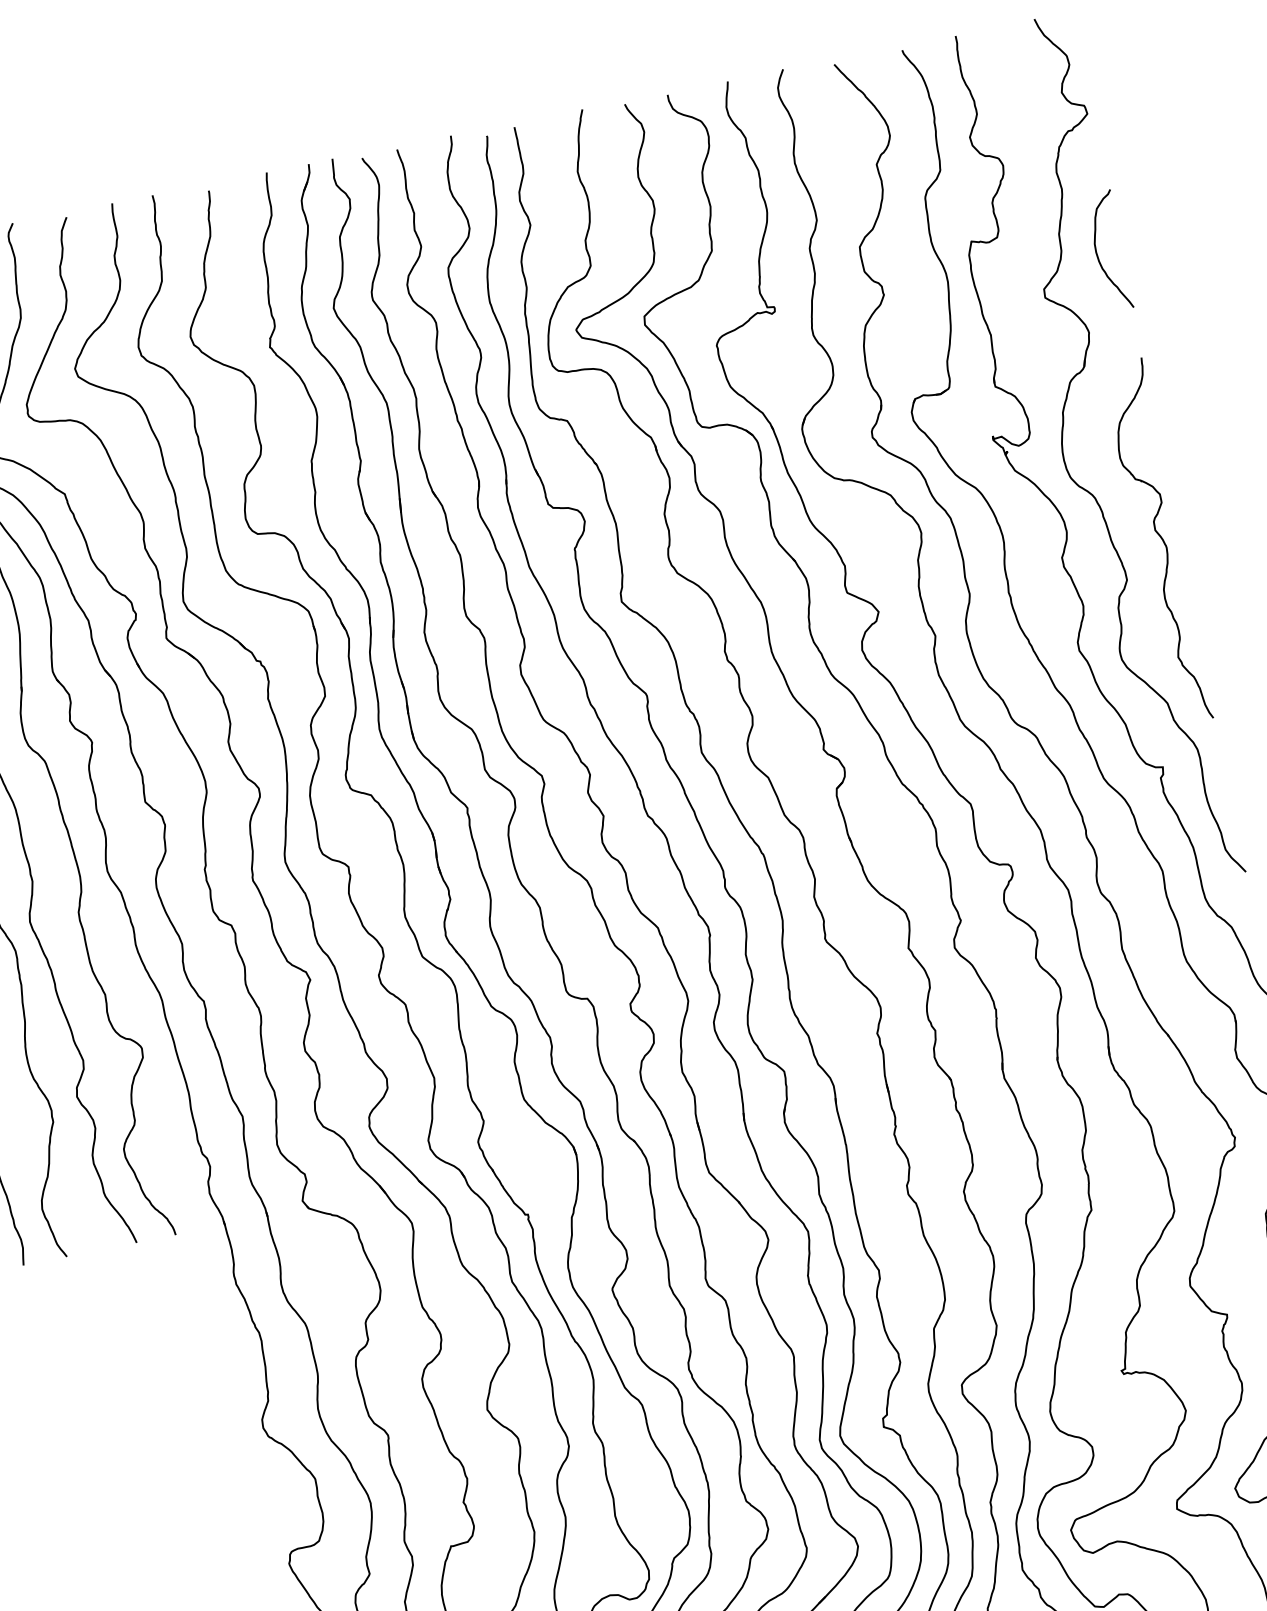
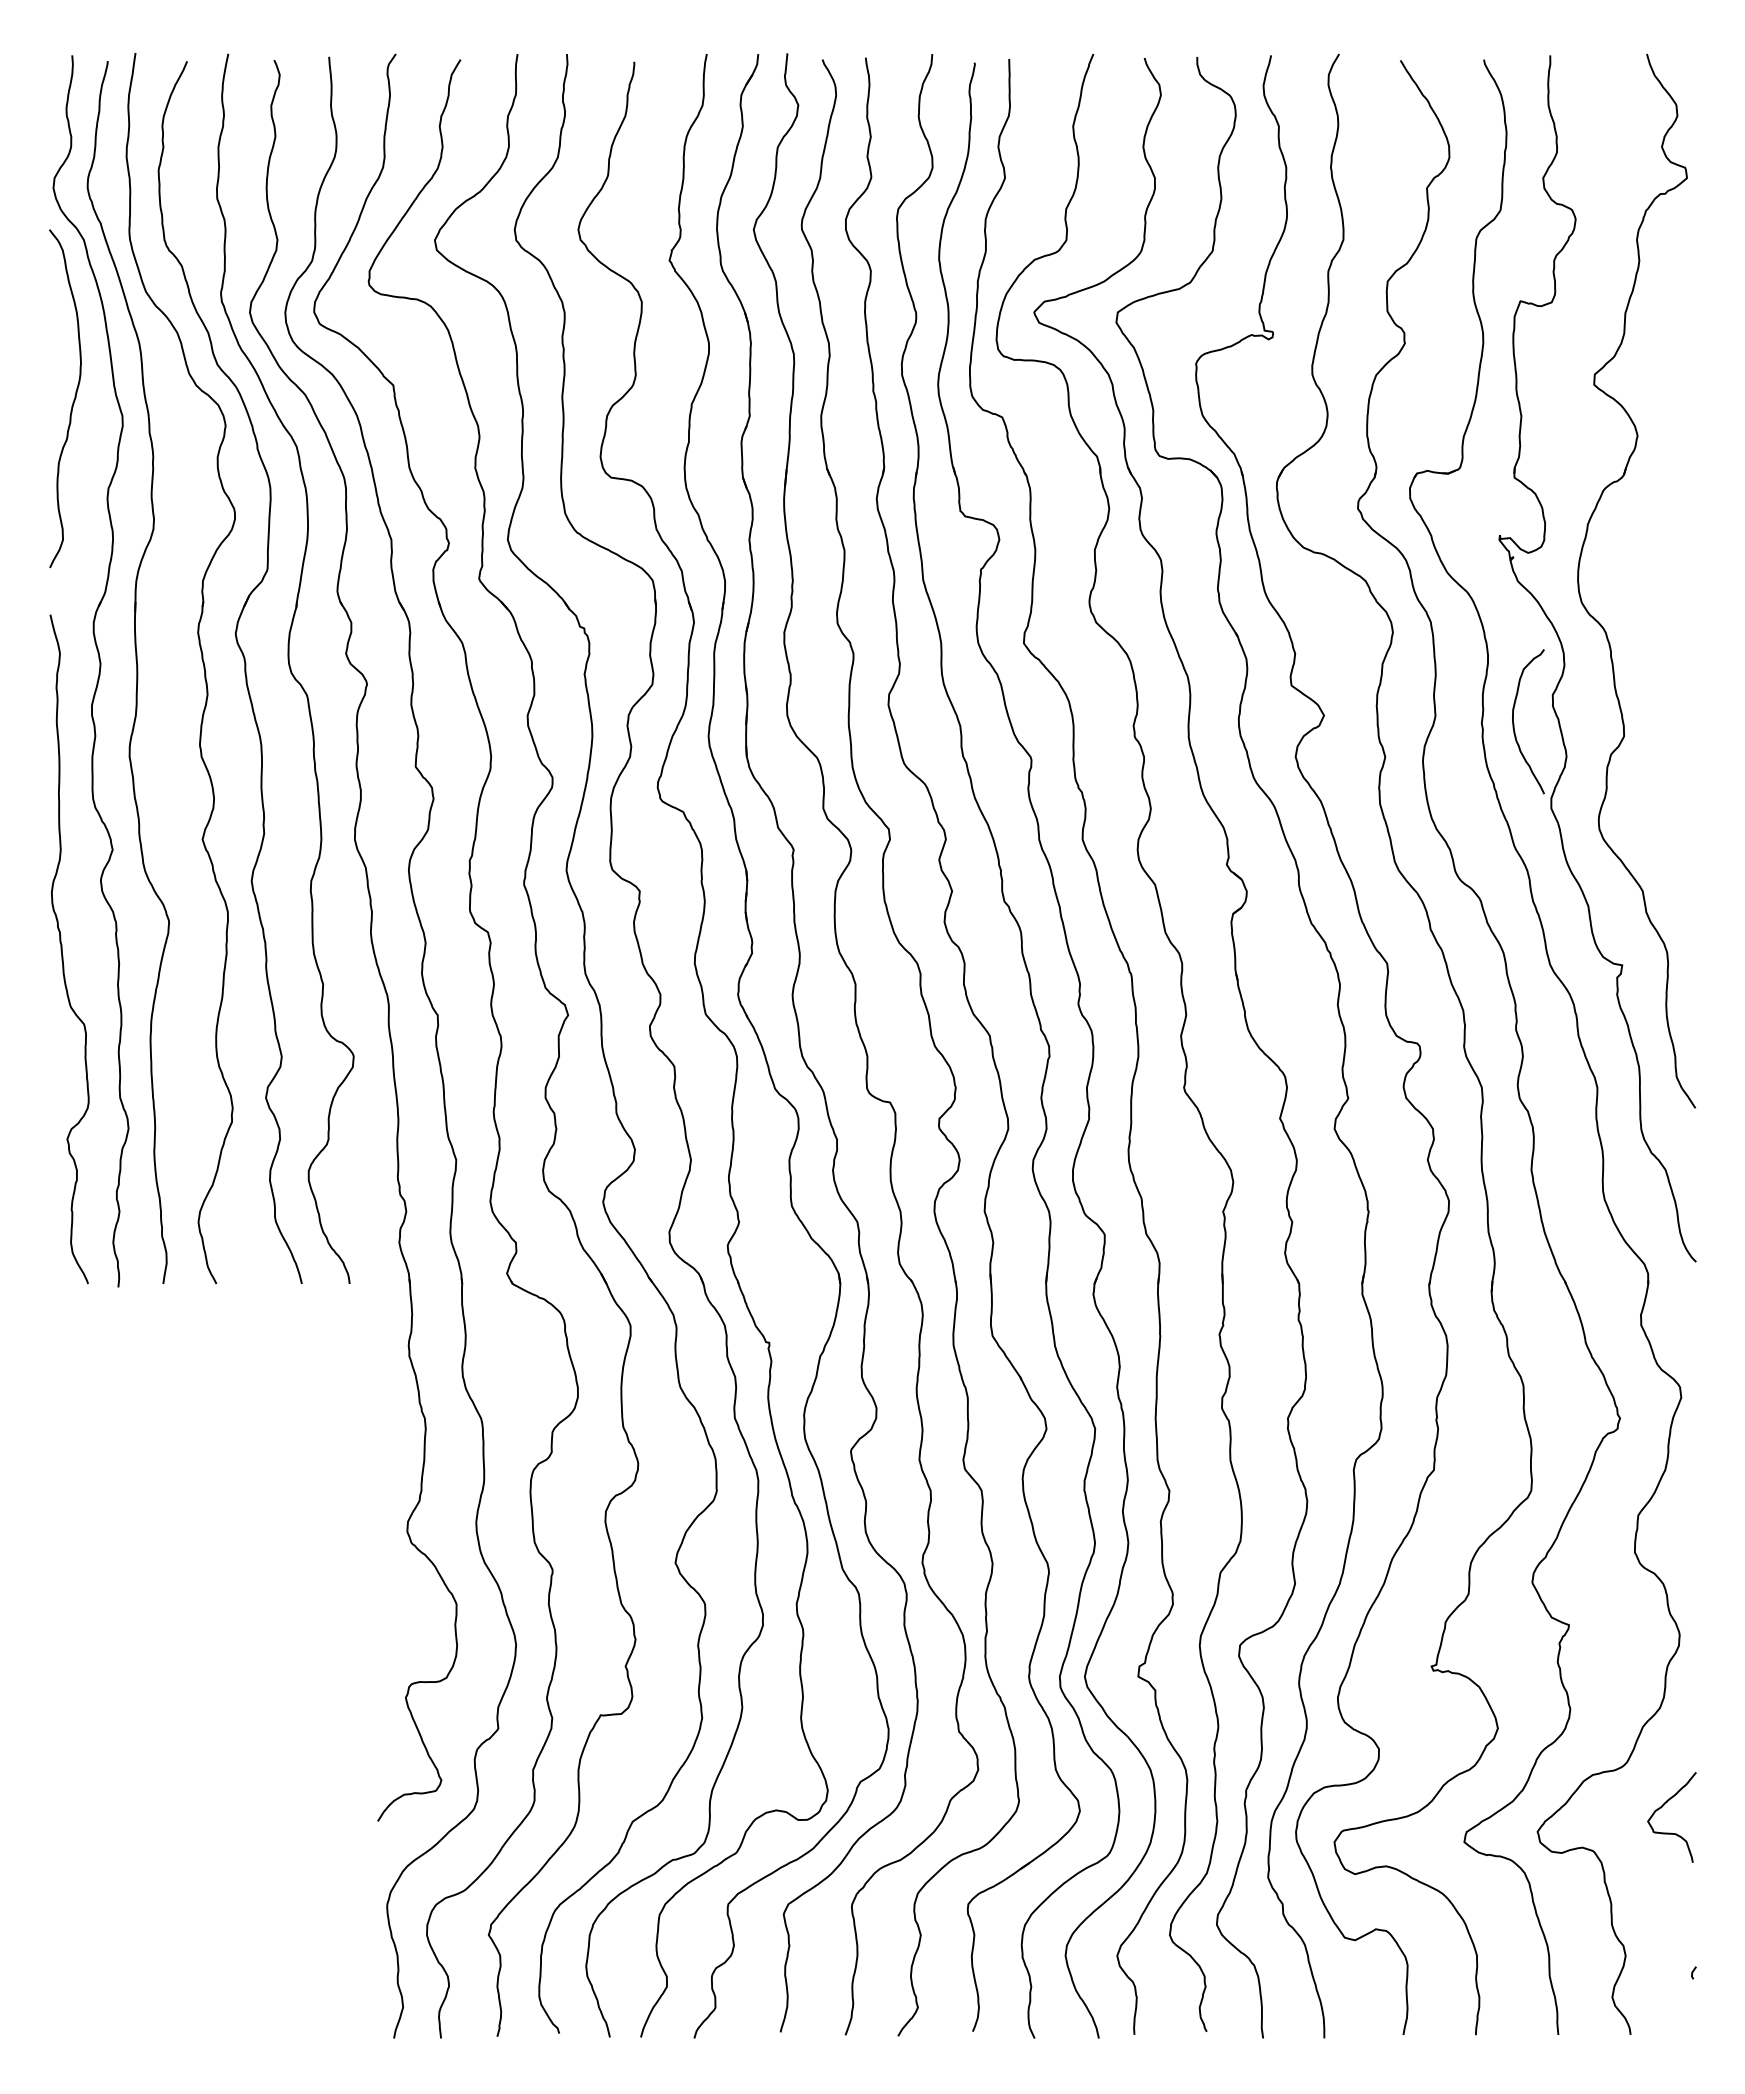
curve: (1098, 254) -> (1514, 723), moved
curve: (1160, 538) -> (1673, 695), removed

